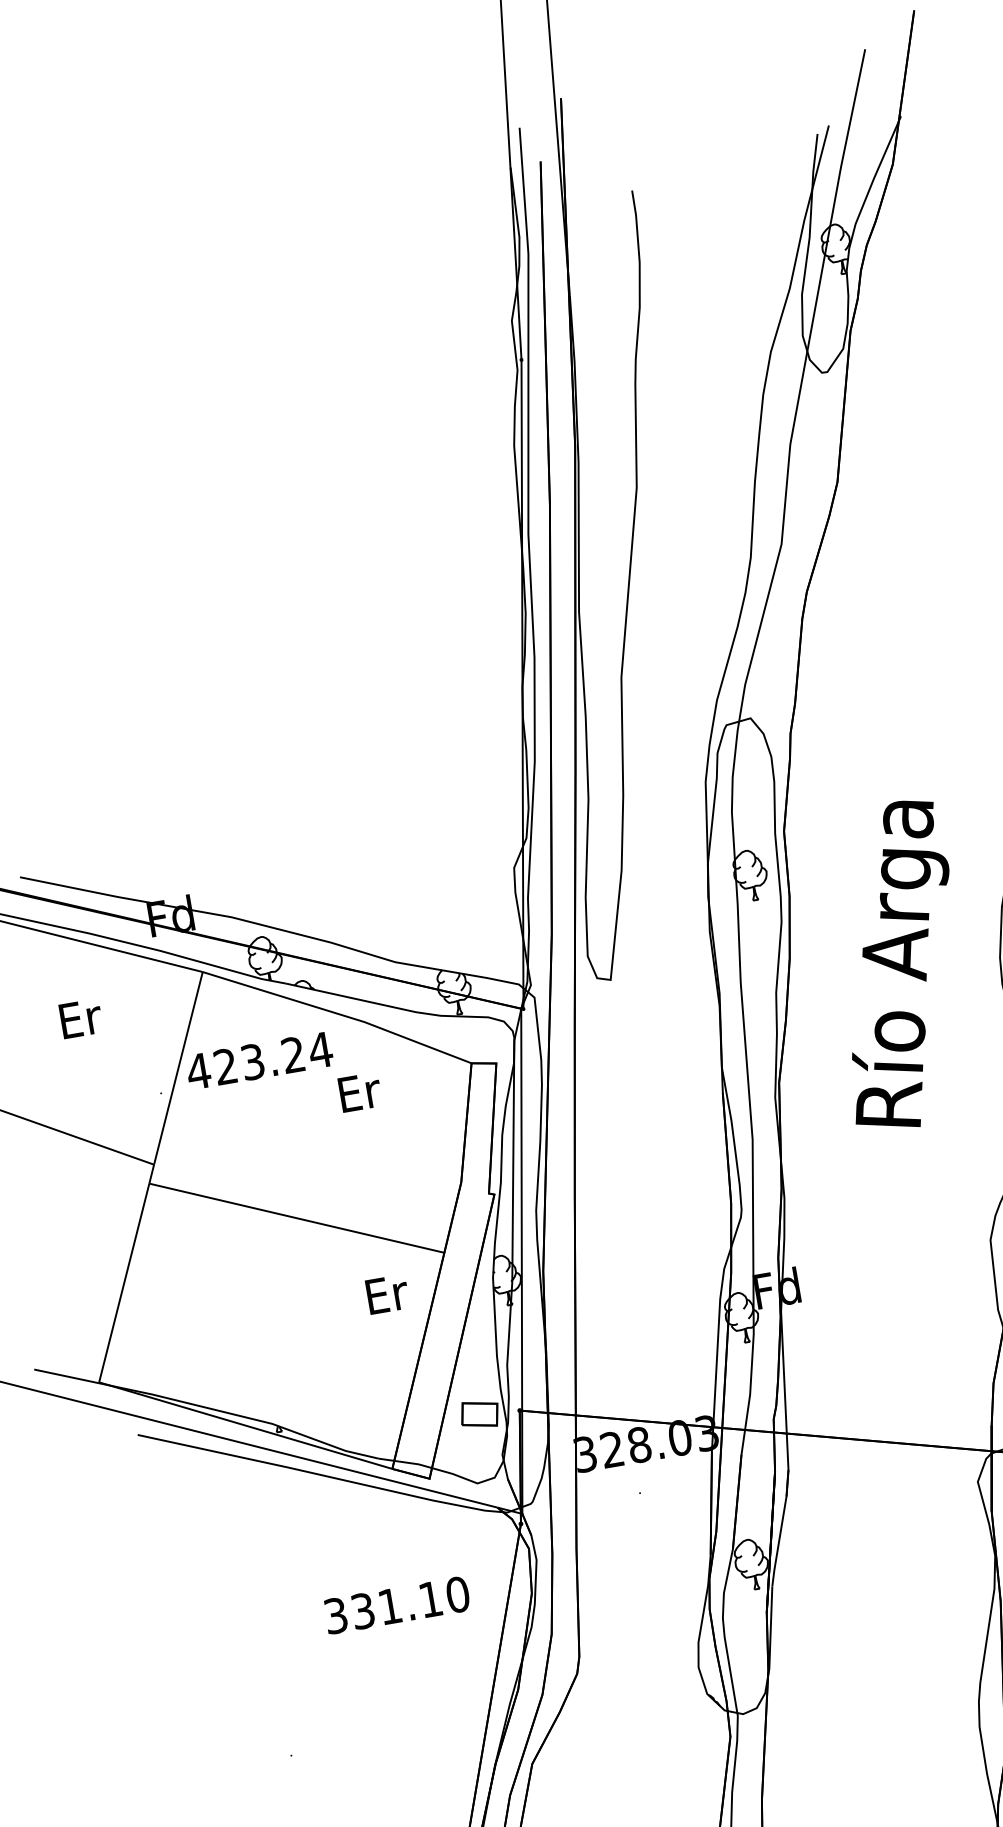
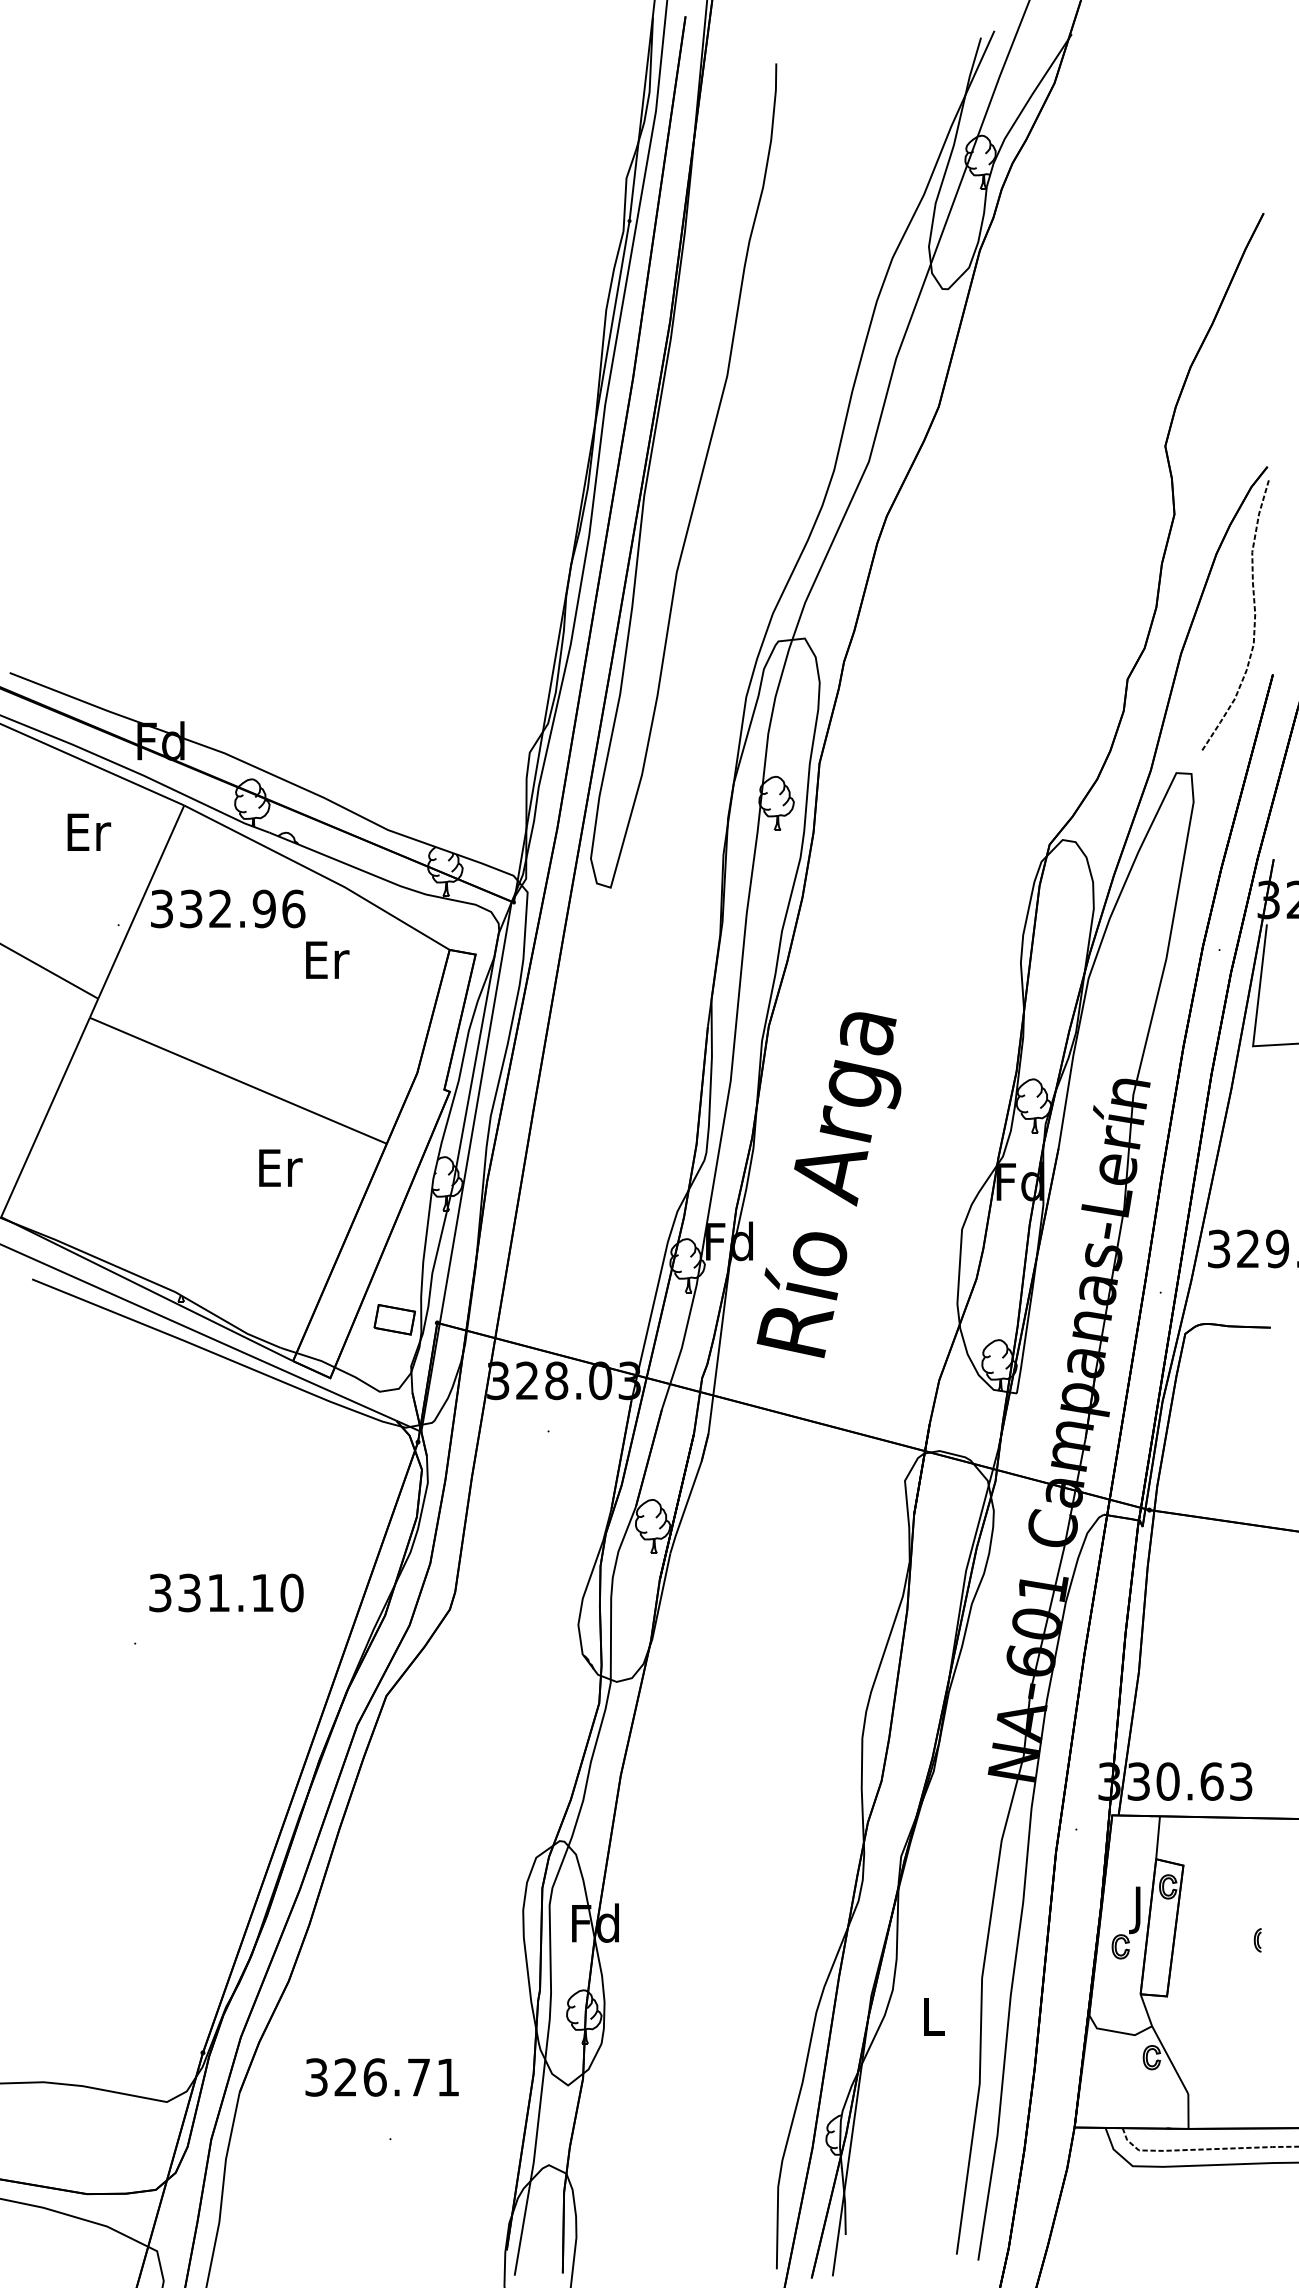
text: (896, 966) -> (828, 1185), moved
text: (81, 1017) -> (89, 831), moved
text: (259, 1060) -> (227, 908), 423.24 -> 332.96
text: (387, 1293) -> (280, 1167), moved
text: (397, 1604) -> (226, 1592), moved

